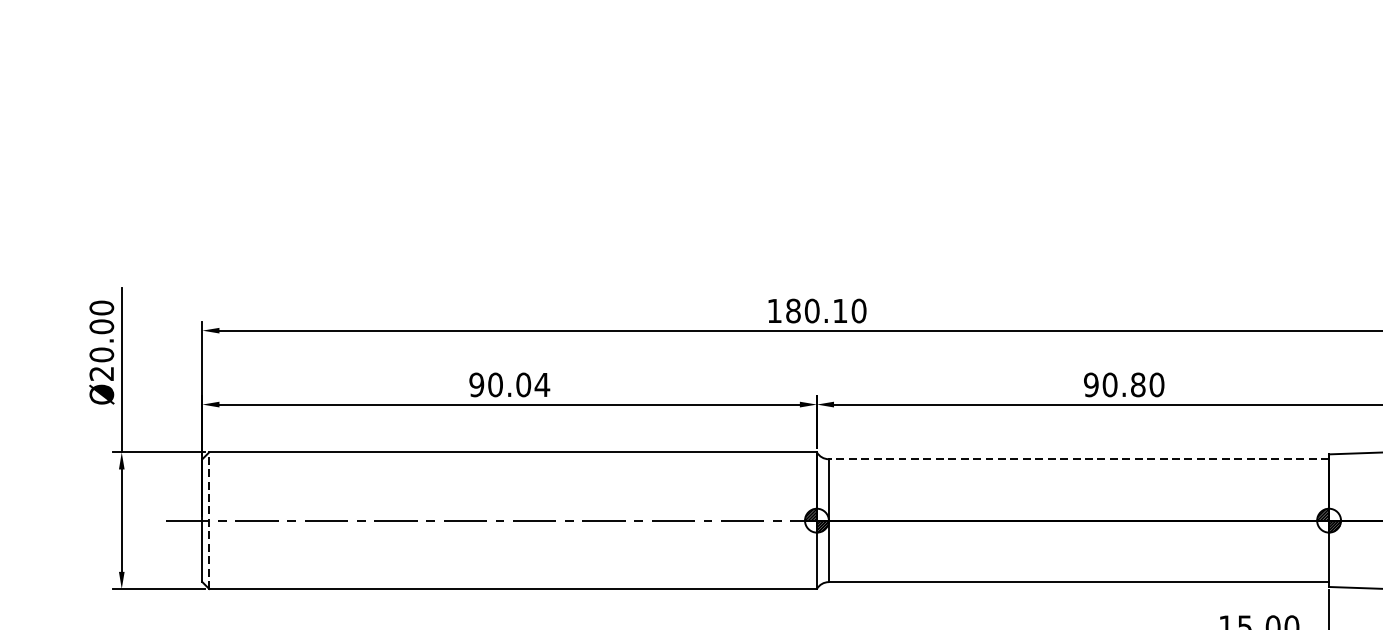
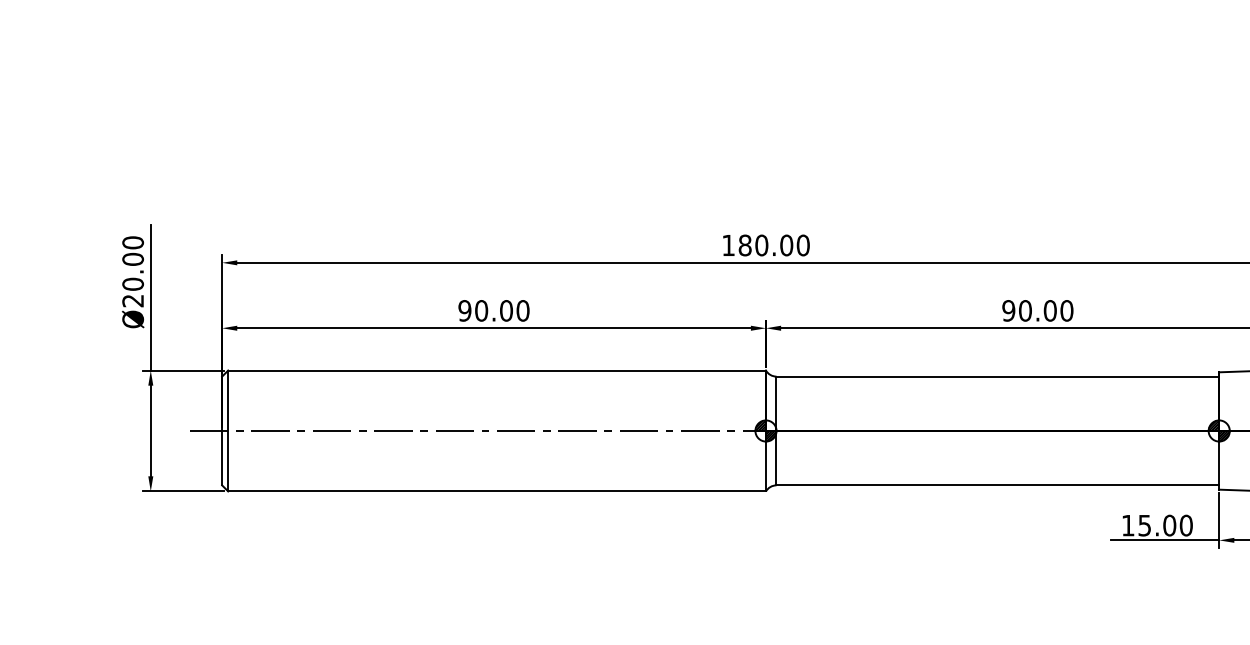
text: (840, 311) -> (786, 245), 180.10 -> 180.00
text: (541, 384) -> (522, 310), 90.04 -> 90.00
text: (1137, 384) -> (1049, 310), 90.80 -> 90.00
line: (1078, 459) -> (997, 376), dashed -> solid
line: (209, 520) -> (228, 430), dashed -> solid

